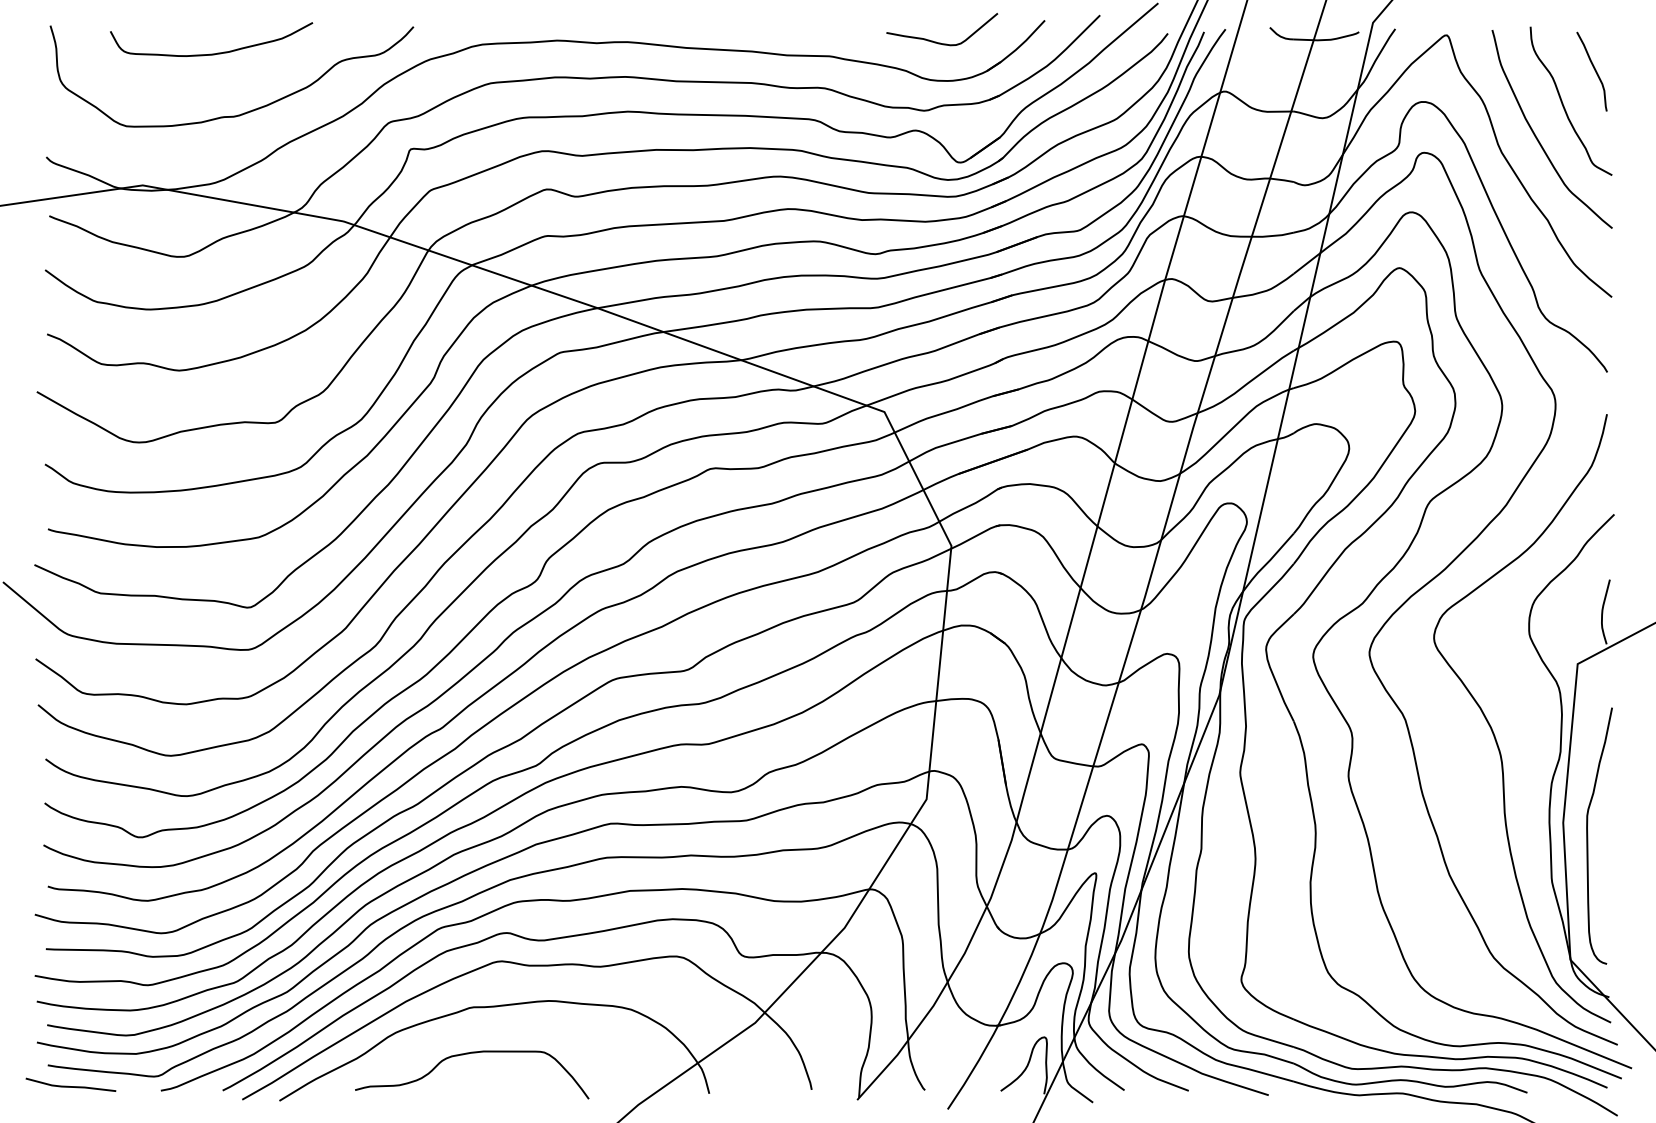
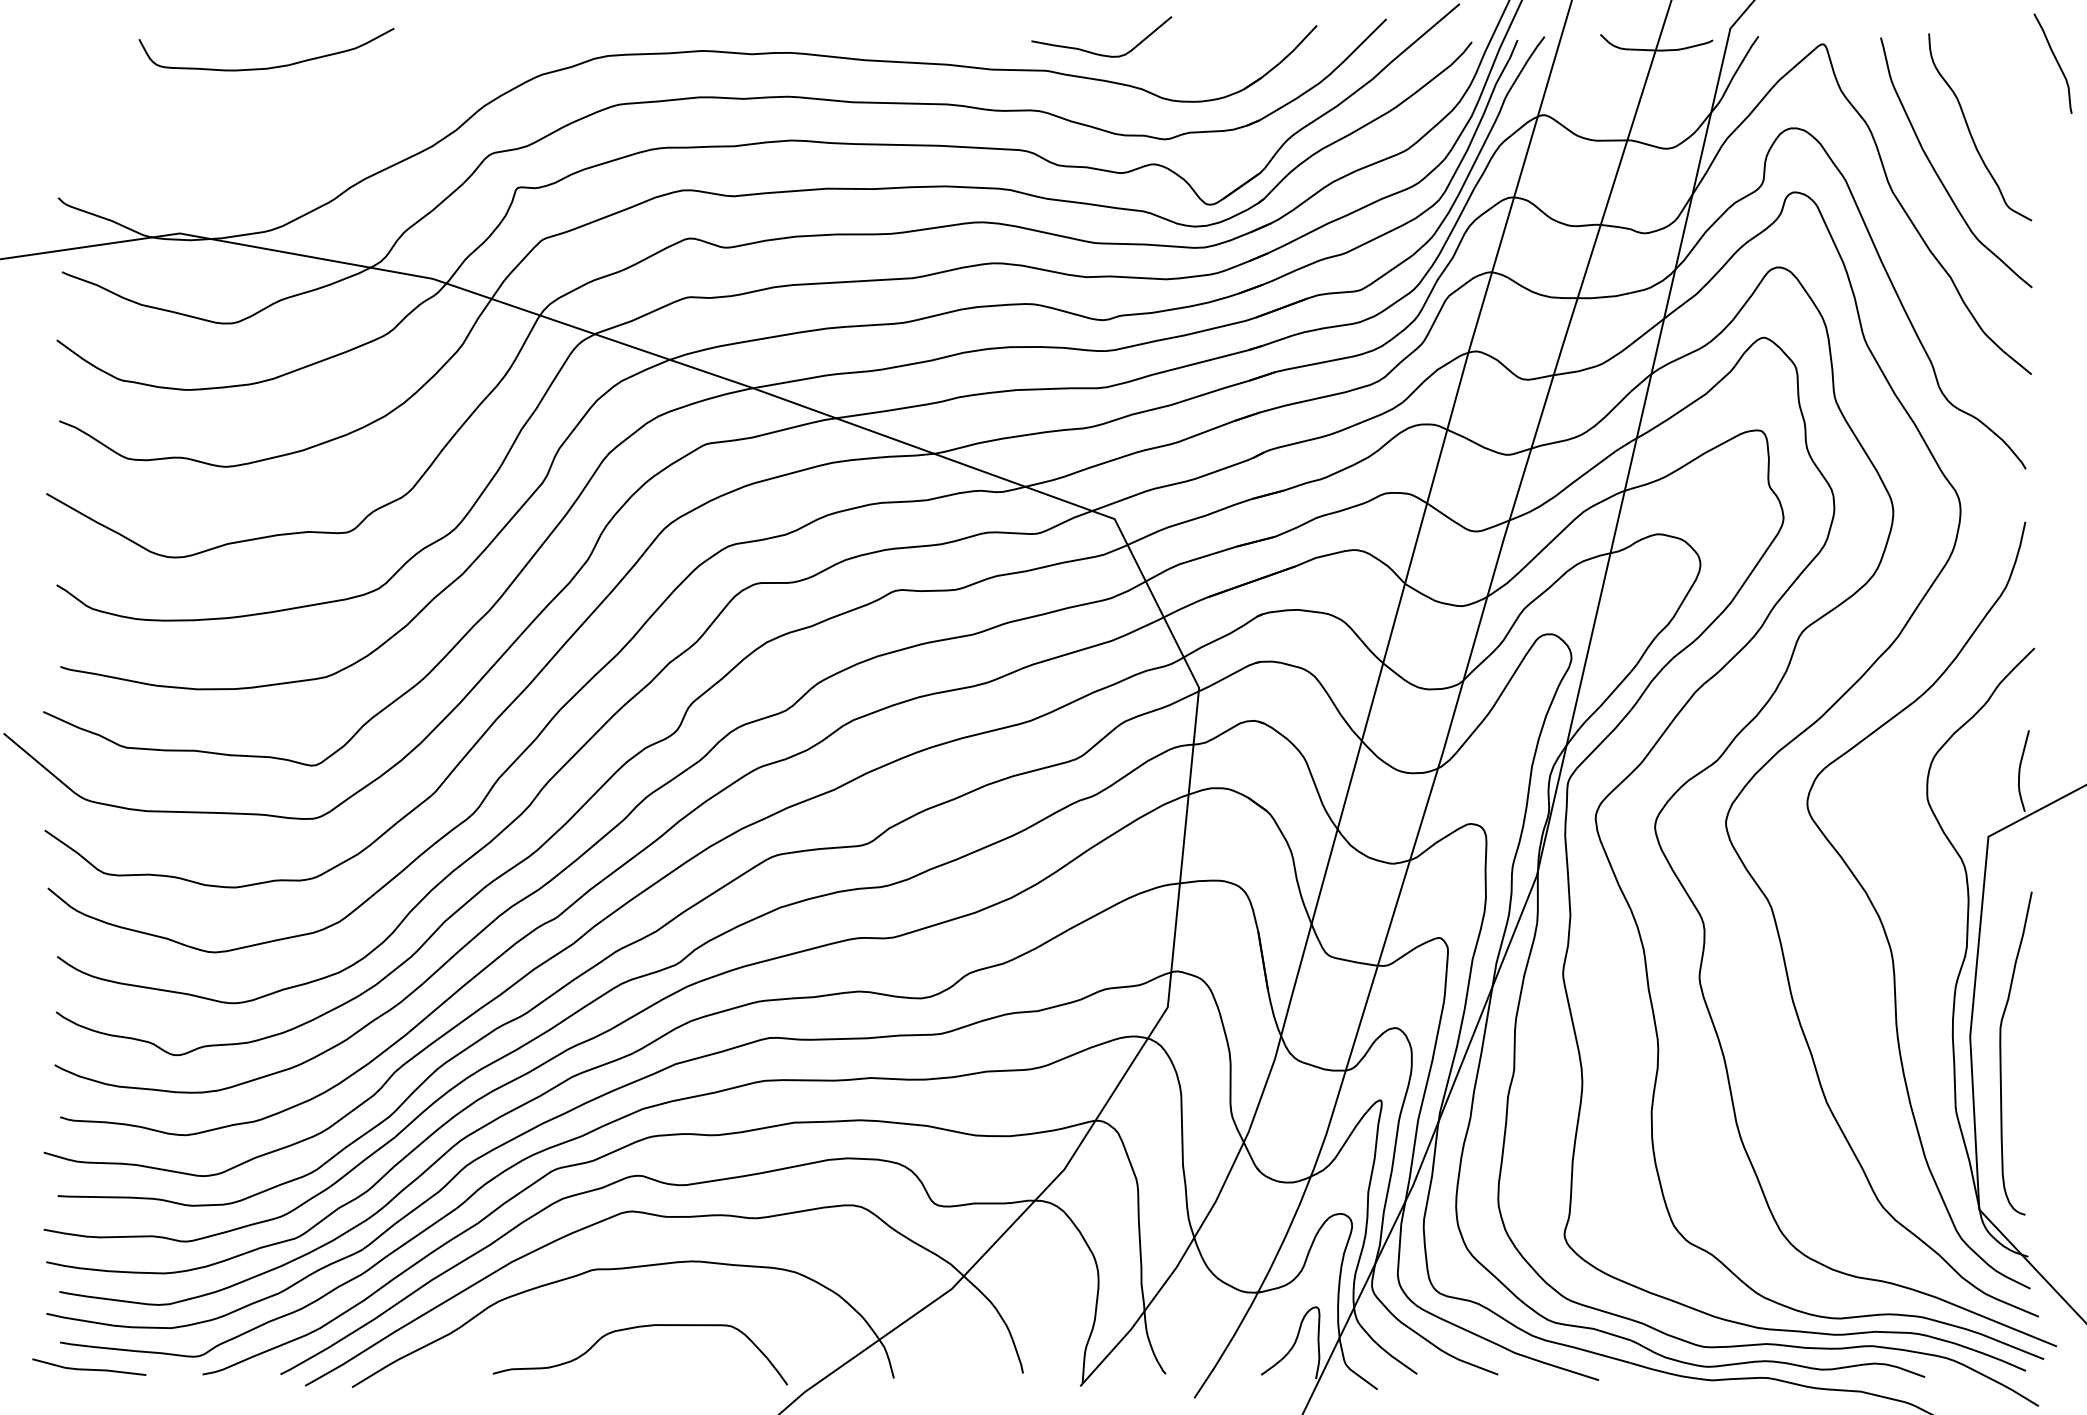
curve: (940, 42) -> (1099, 53), moved
curve: (1594, 70) -> (2056, 62), moved
curve: (244, 112) -> (308, 141), removed
curve: (468, 1054) -> (635, 1328), moved

